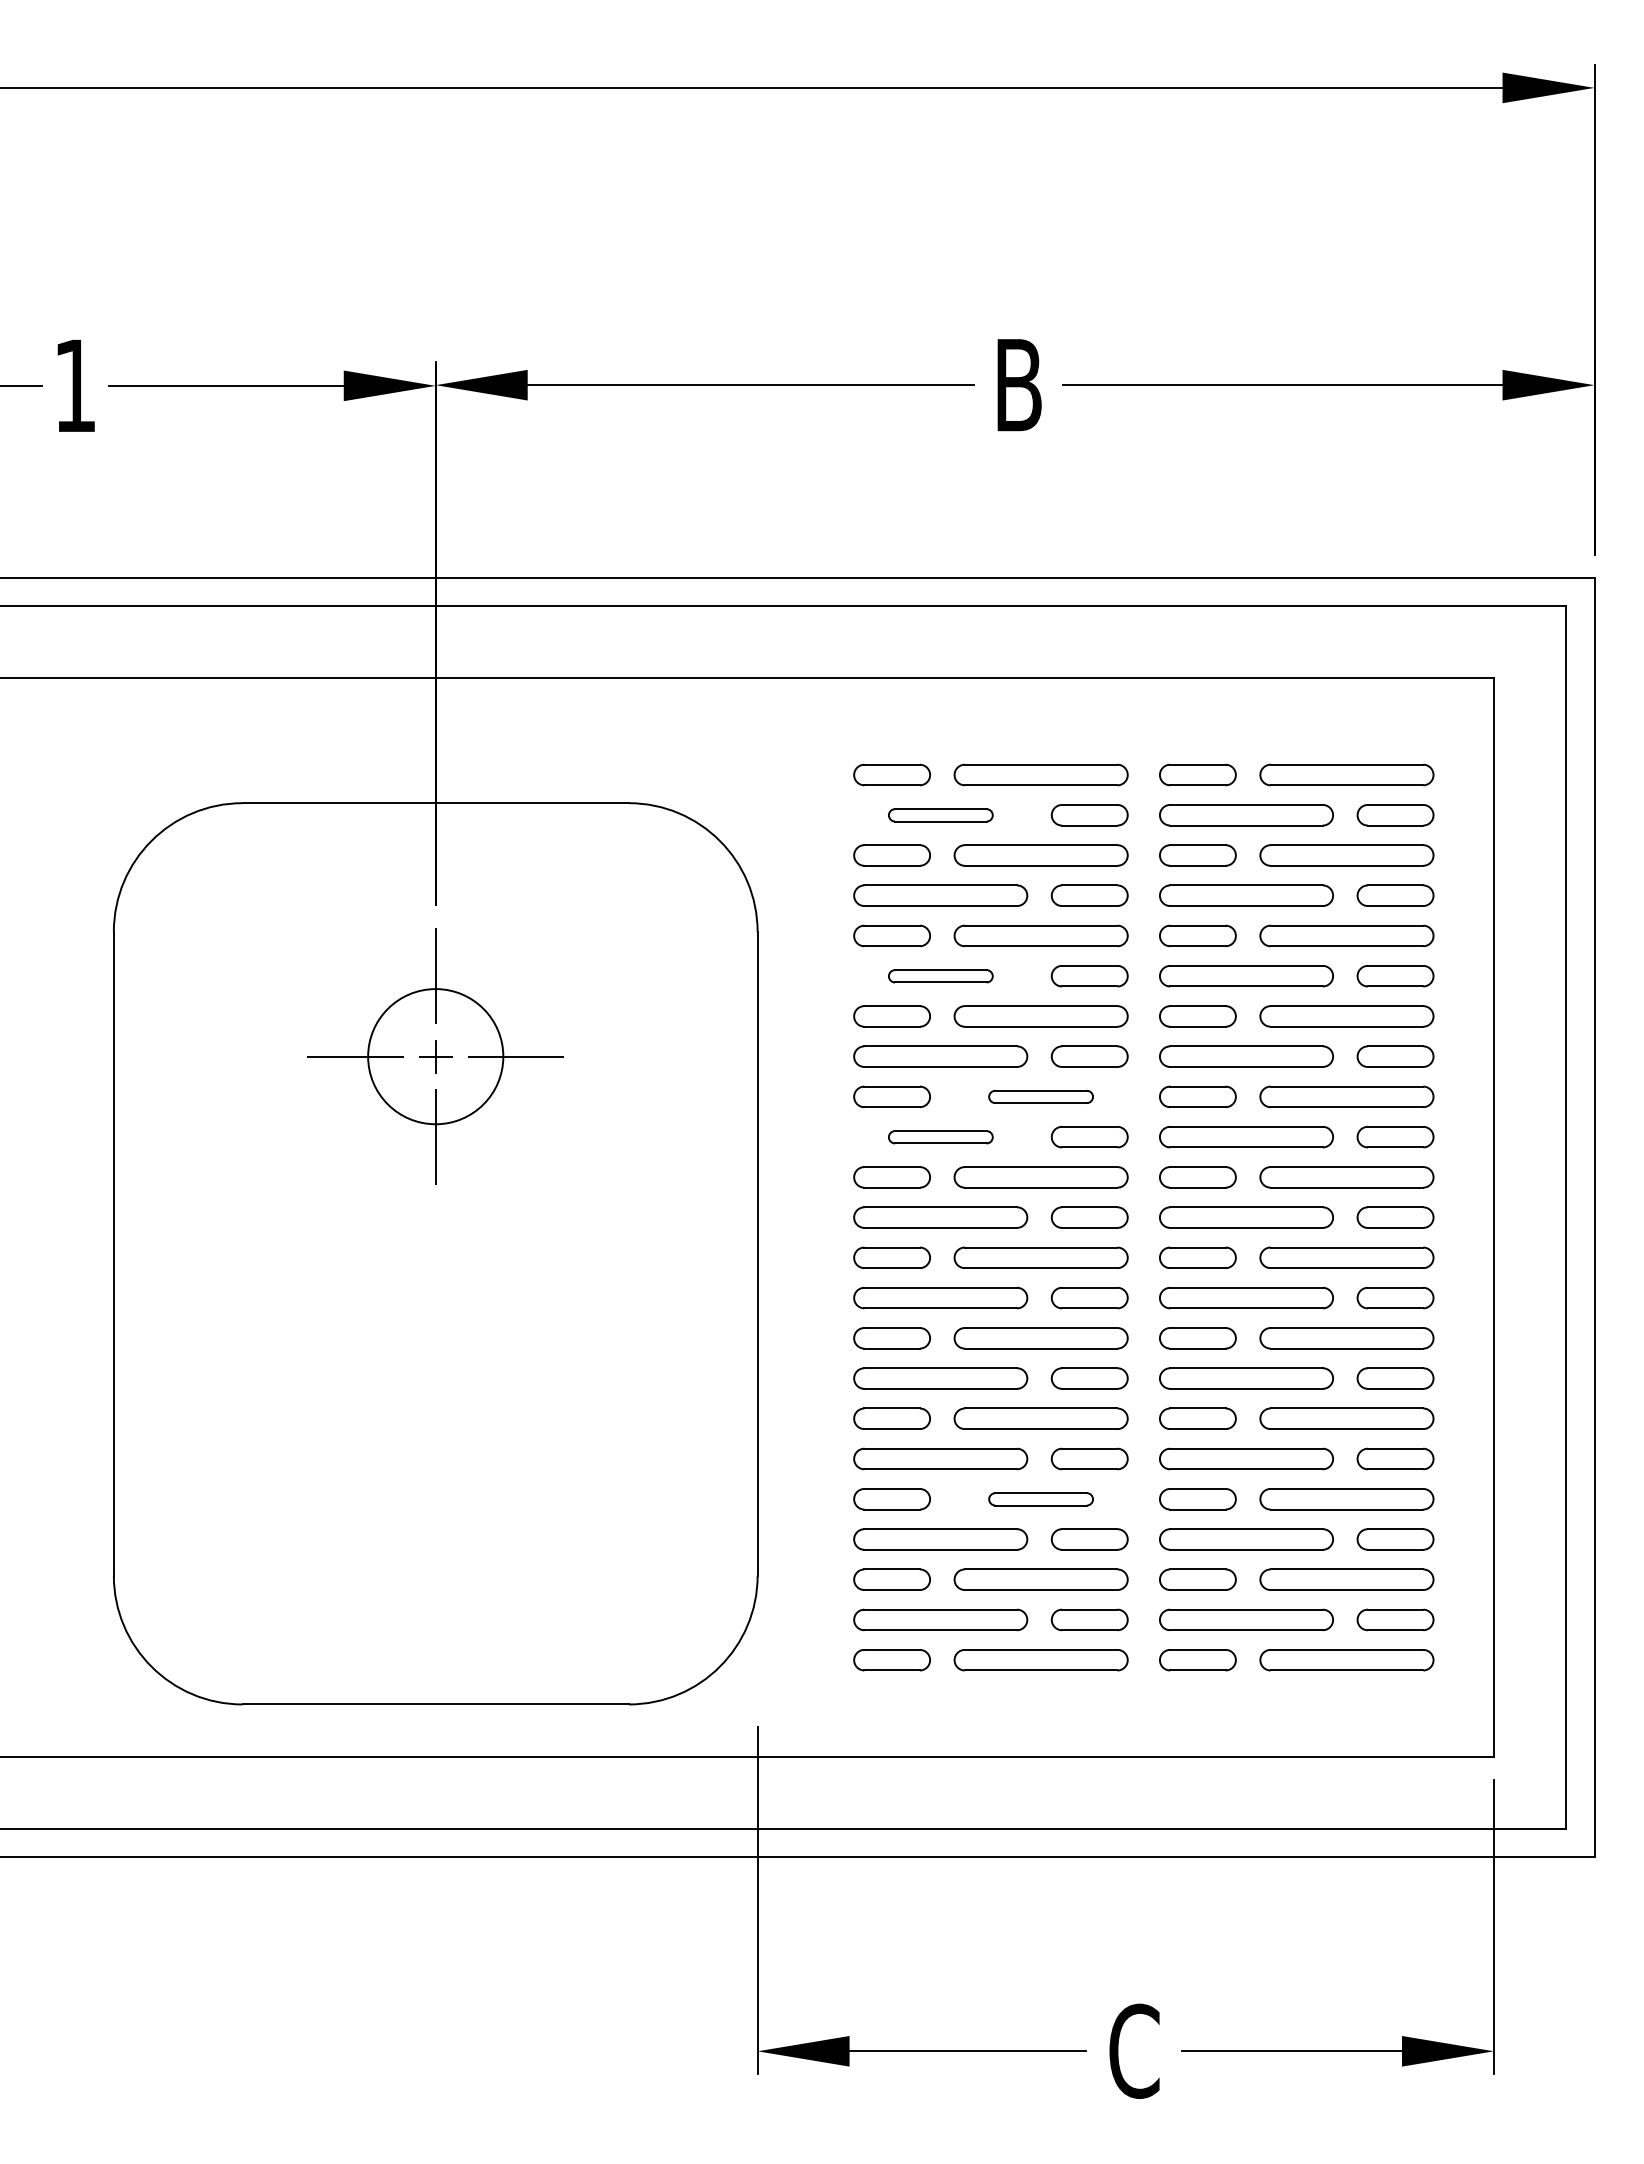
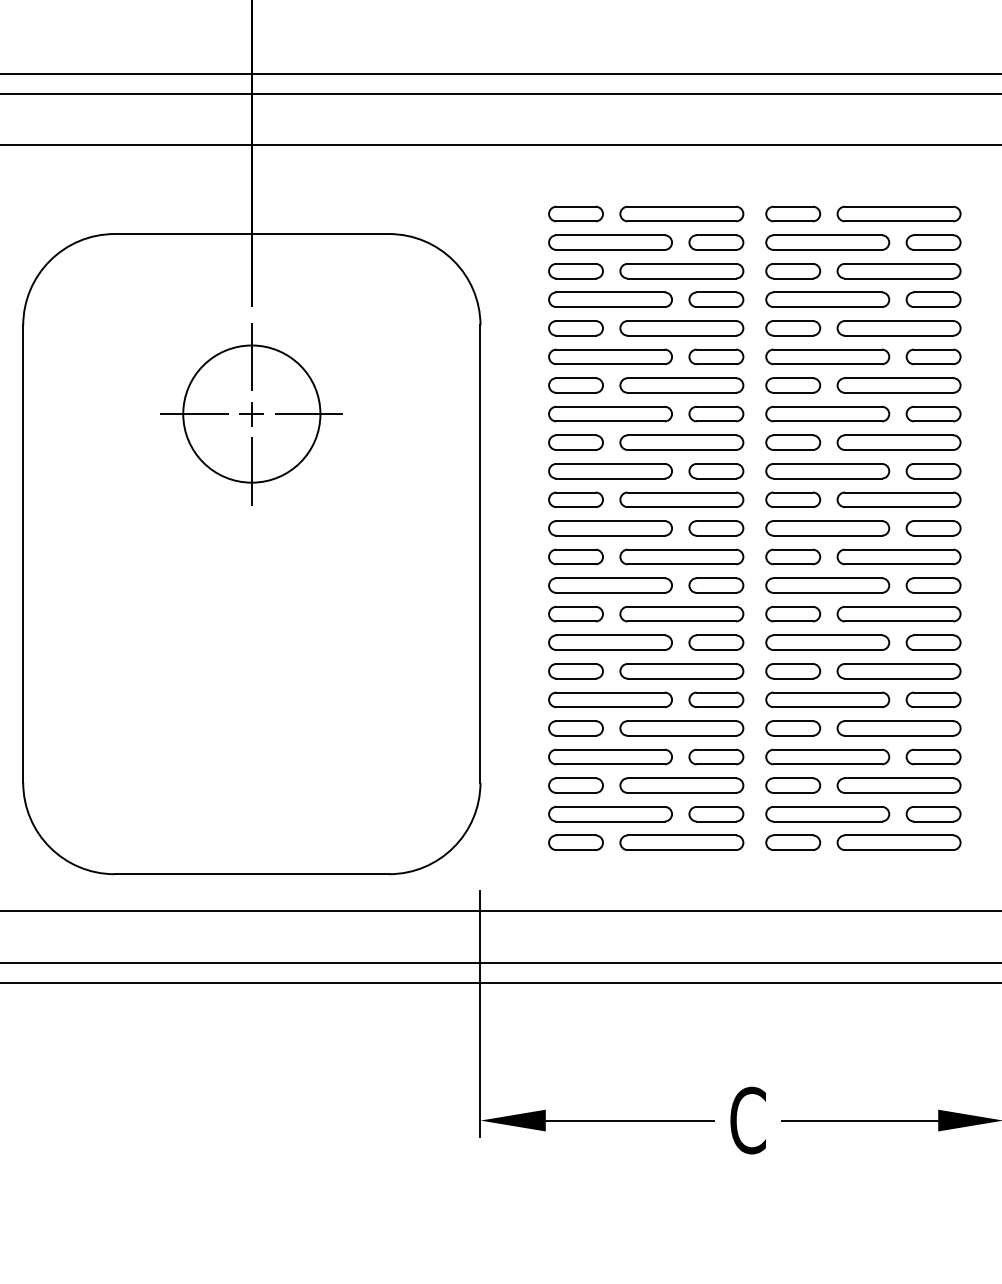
part: (940, 815) -> (610, 242), size x1.67
part: (940, 976) -> (610, 357), size x1.67
circle: (435, 1056) -> (251, 413), size x1.43
part: (1040, 1096) -> (681, 442), size x1.67
part: (940, 1137) -> (610, 471), size x1.67
part: (1040, 1499) -> (681, 728), size x1.67

